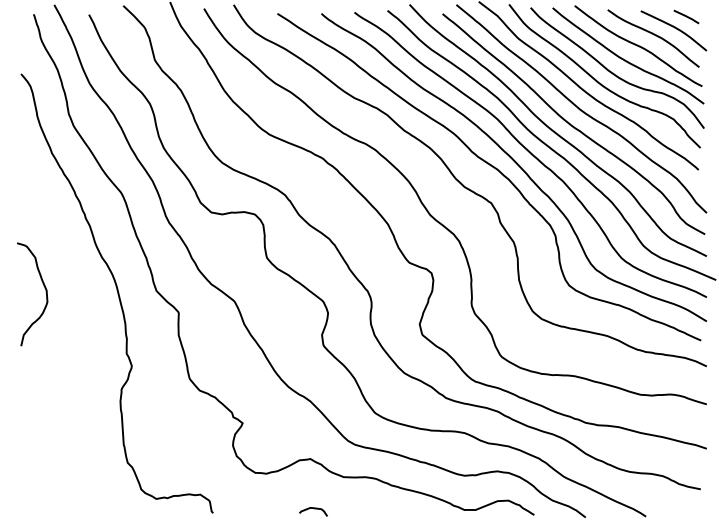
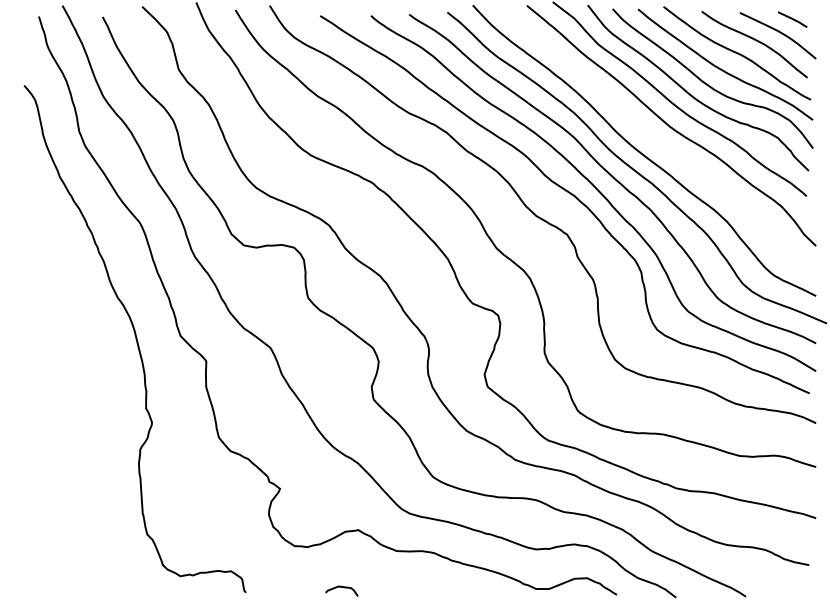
curve: (573, 125) -> (662, 145), removed
curve: (44, 288) -> (51, 333), removed
curve: (313, 508) -> (341, 587), moved

